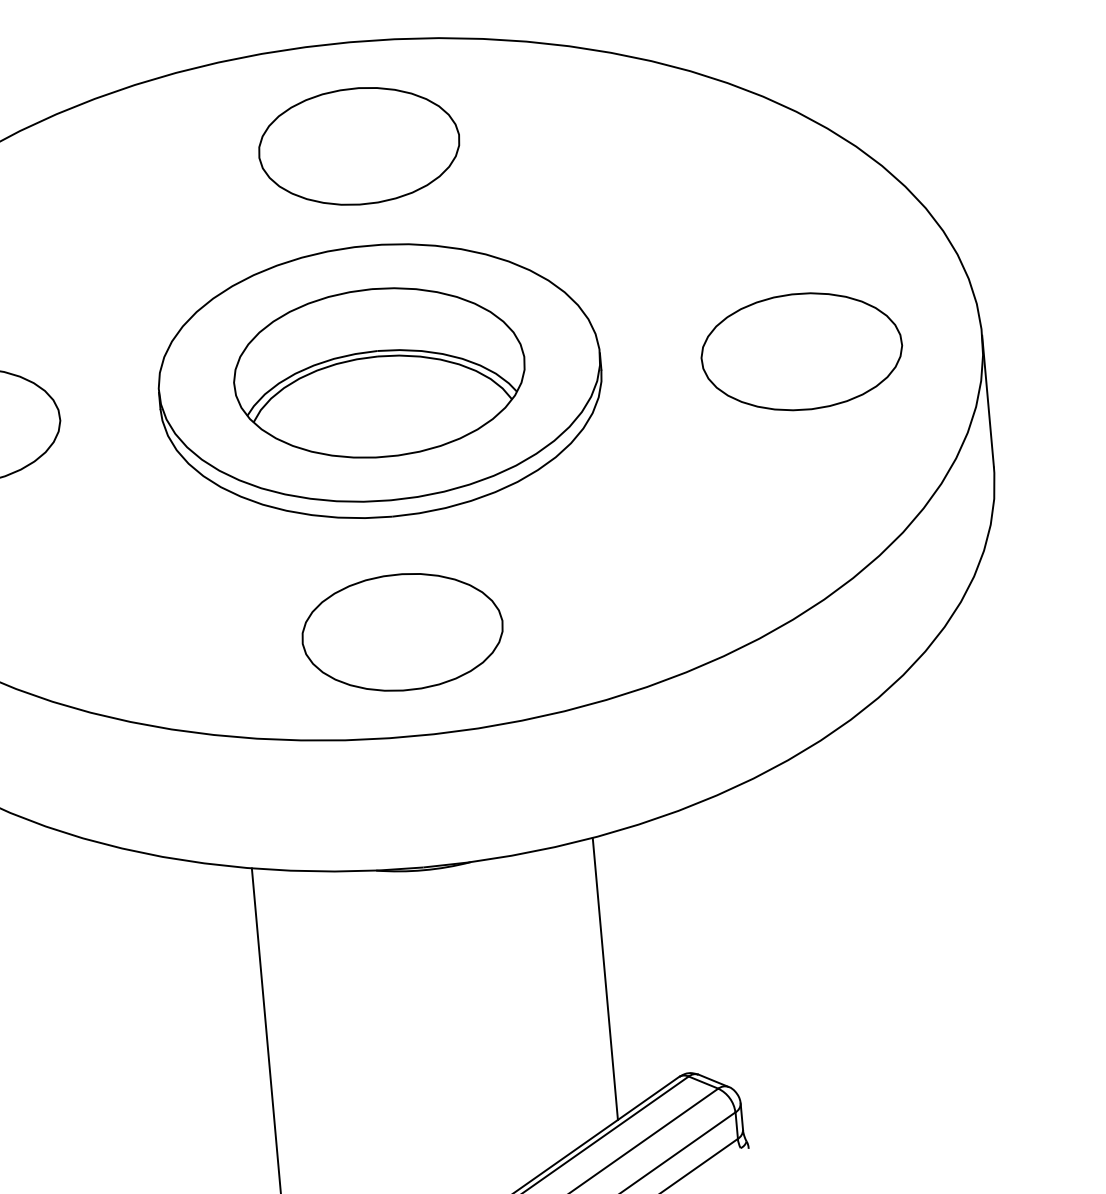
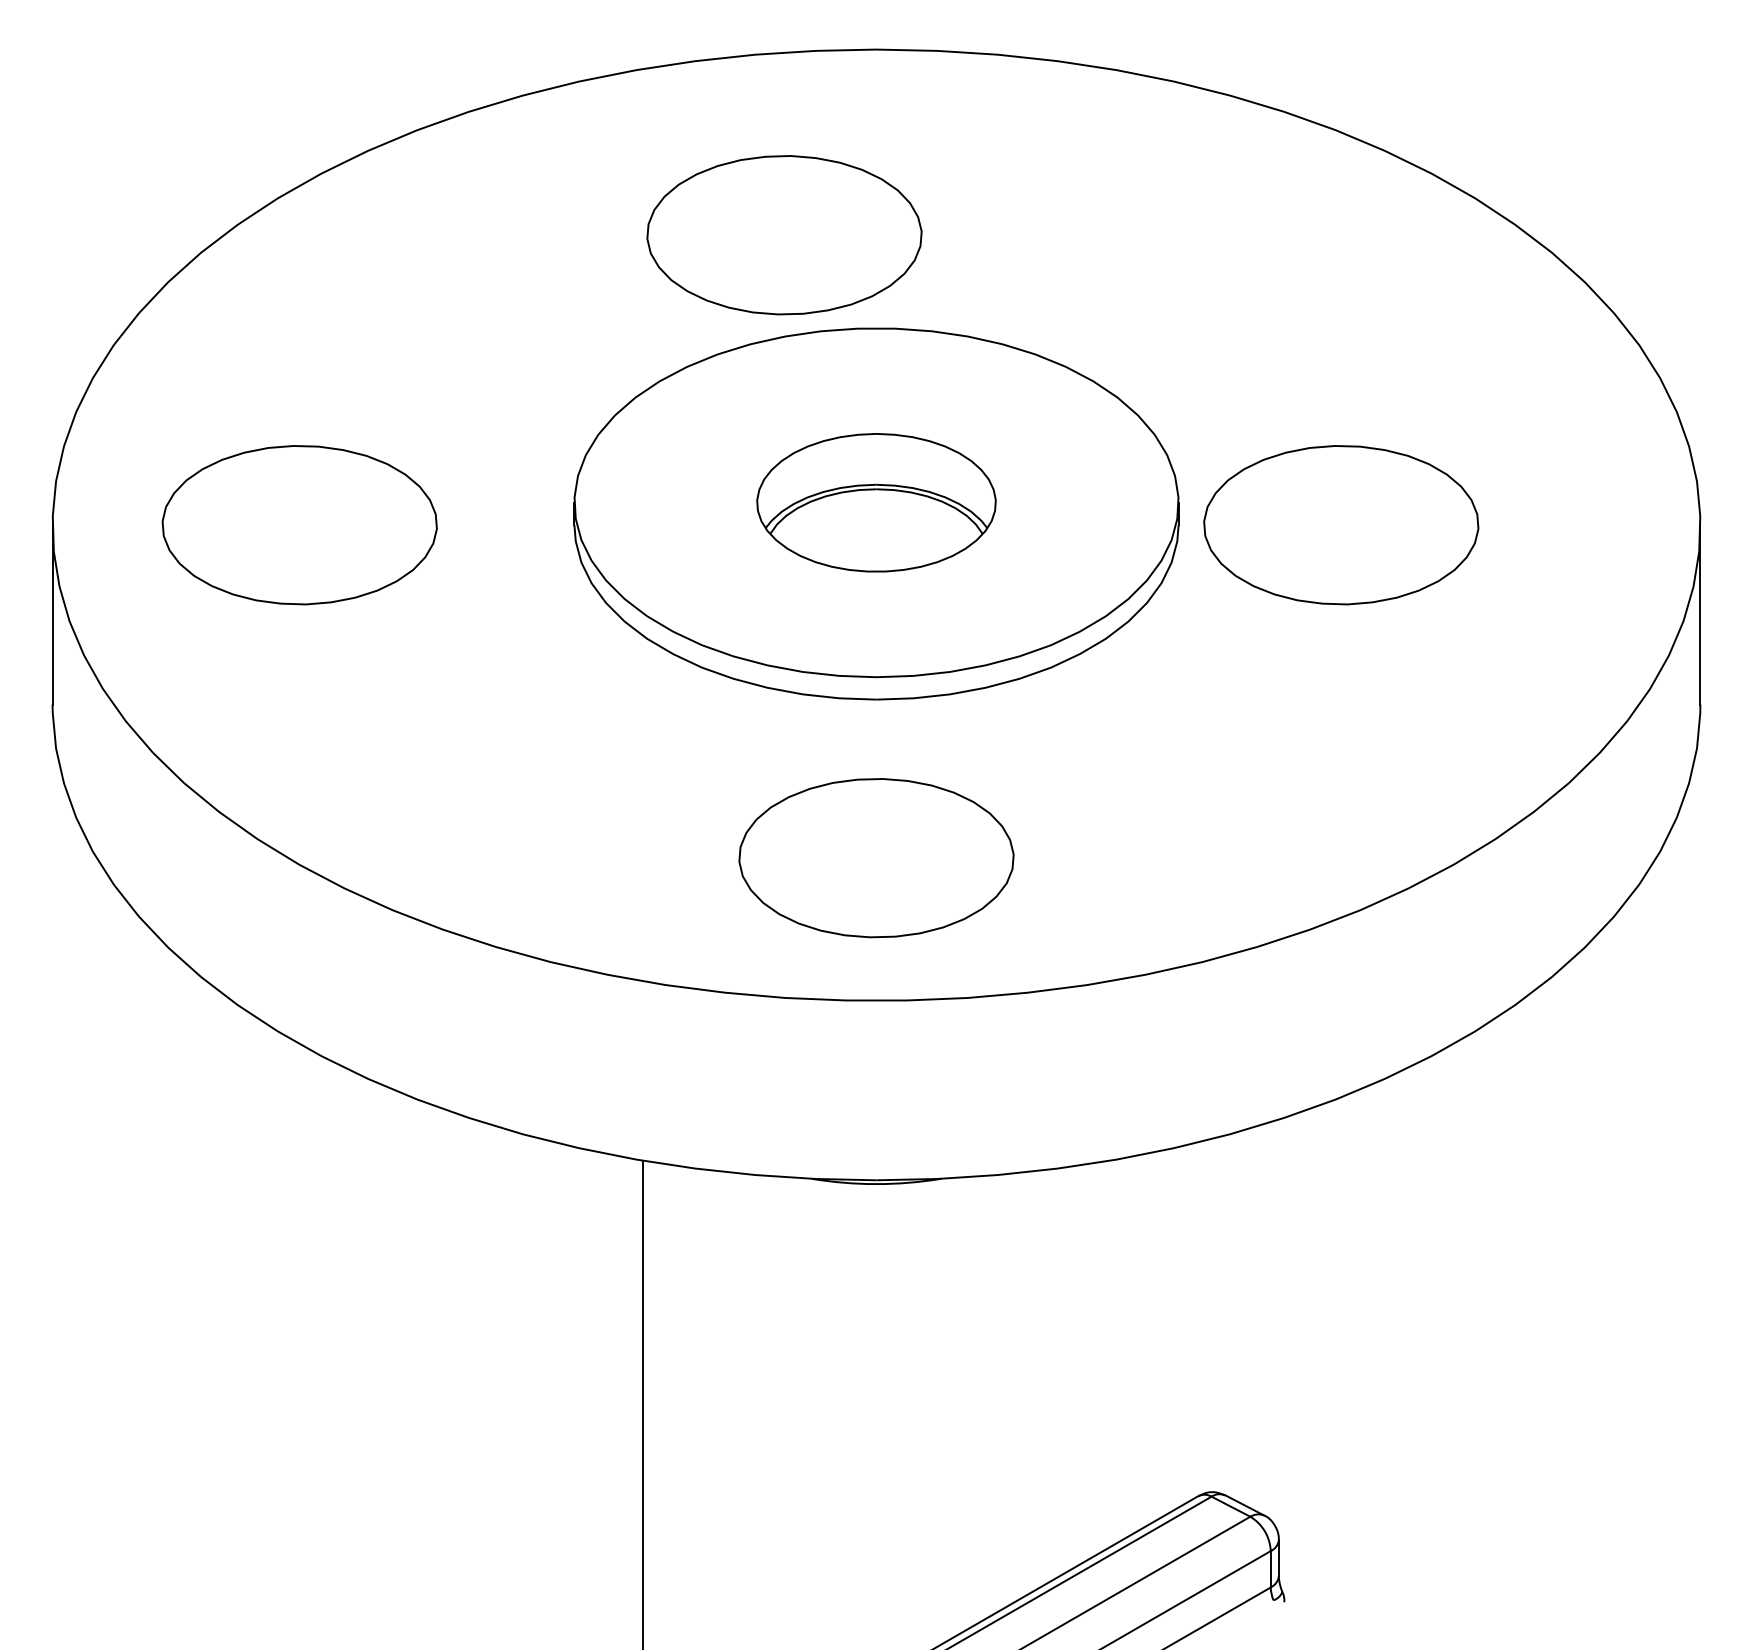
part: (359, 146) -> (784, 235), moved
part: (802, 352) -> (1341, 525), moved
part: (379, 372) -> (876, 502), size x0.6
line: (605, 978) -> (1110, 1353), removed

